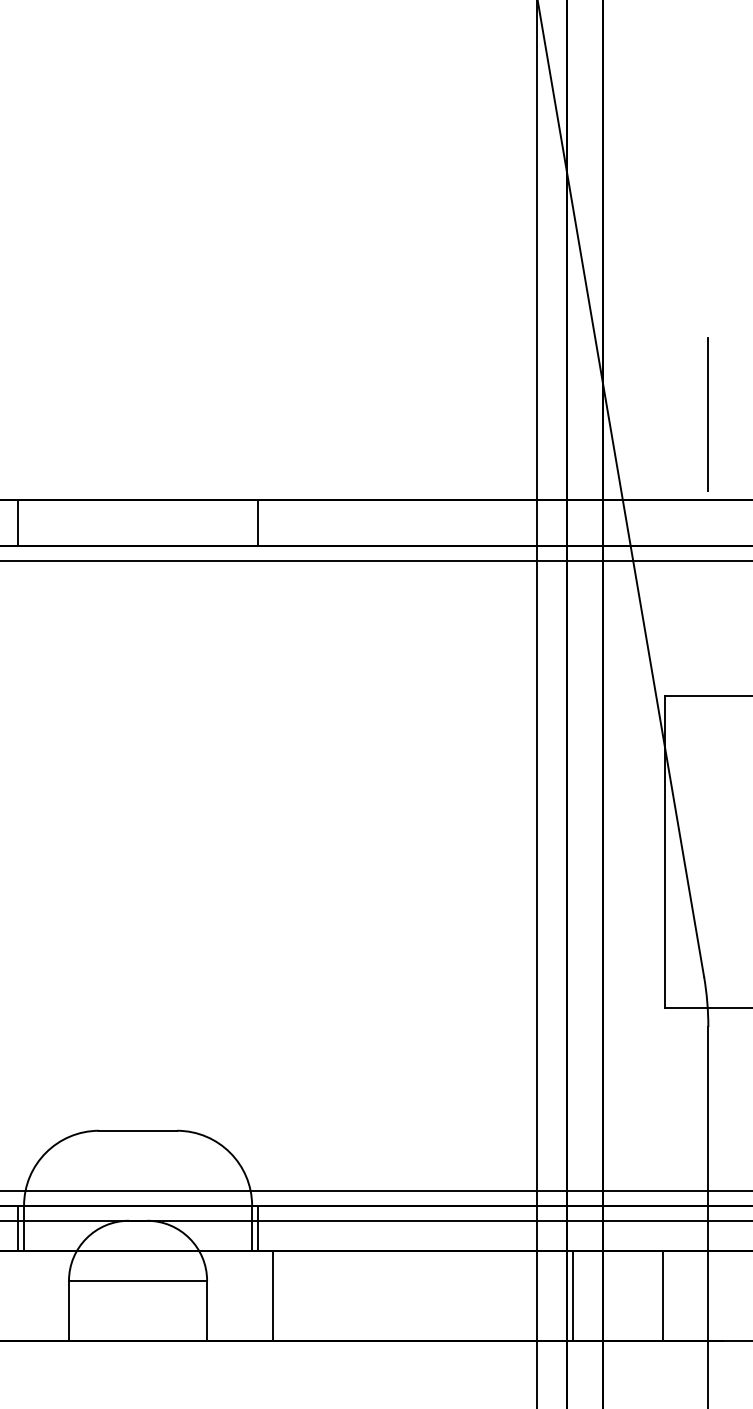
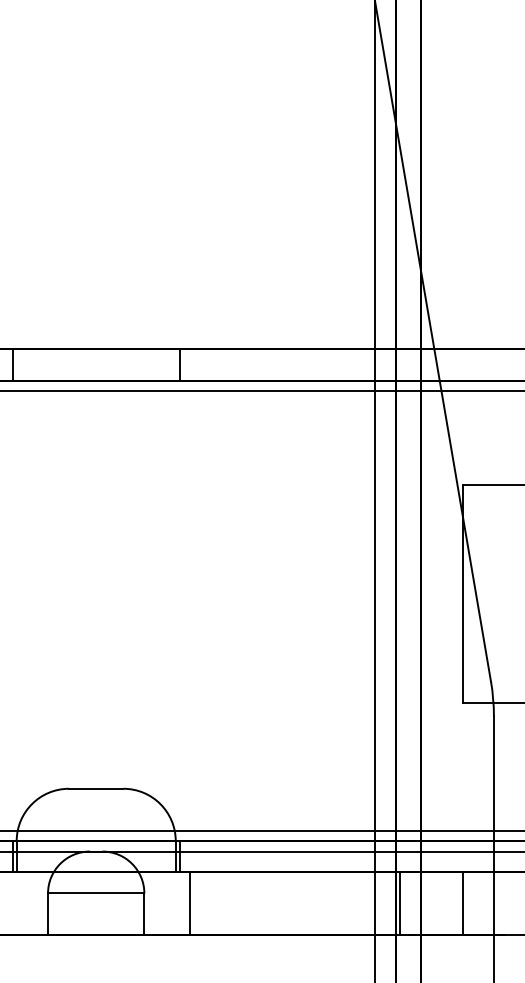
line: (707, 414) -> (493, 289), removed

